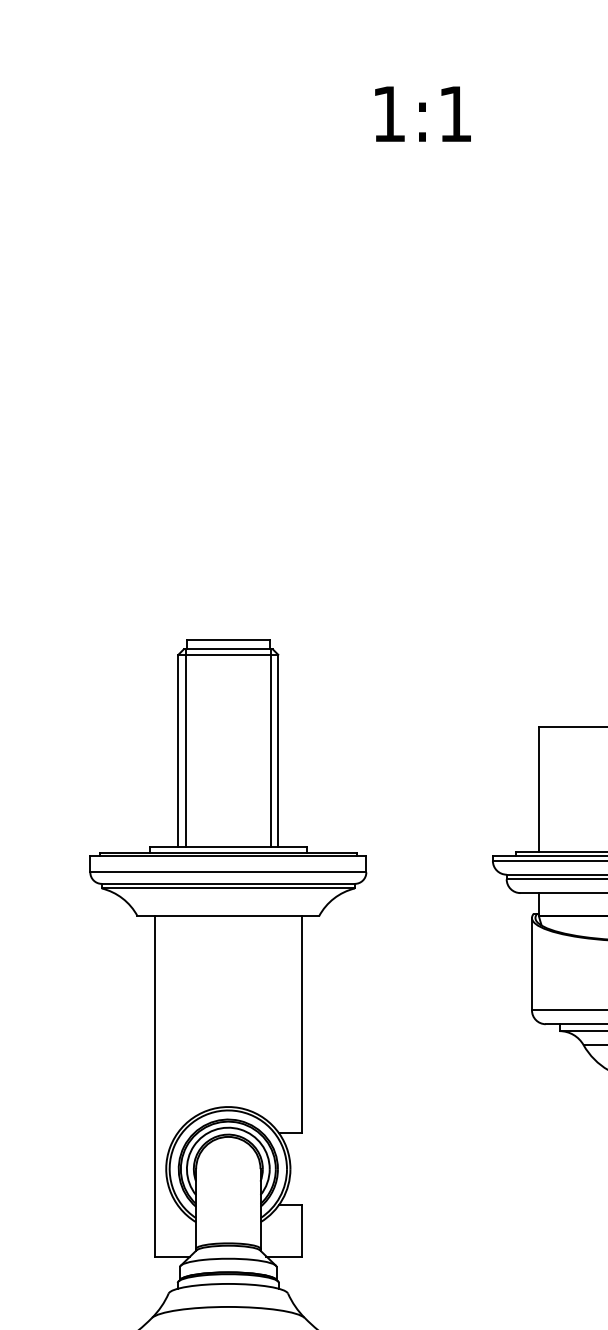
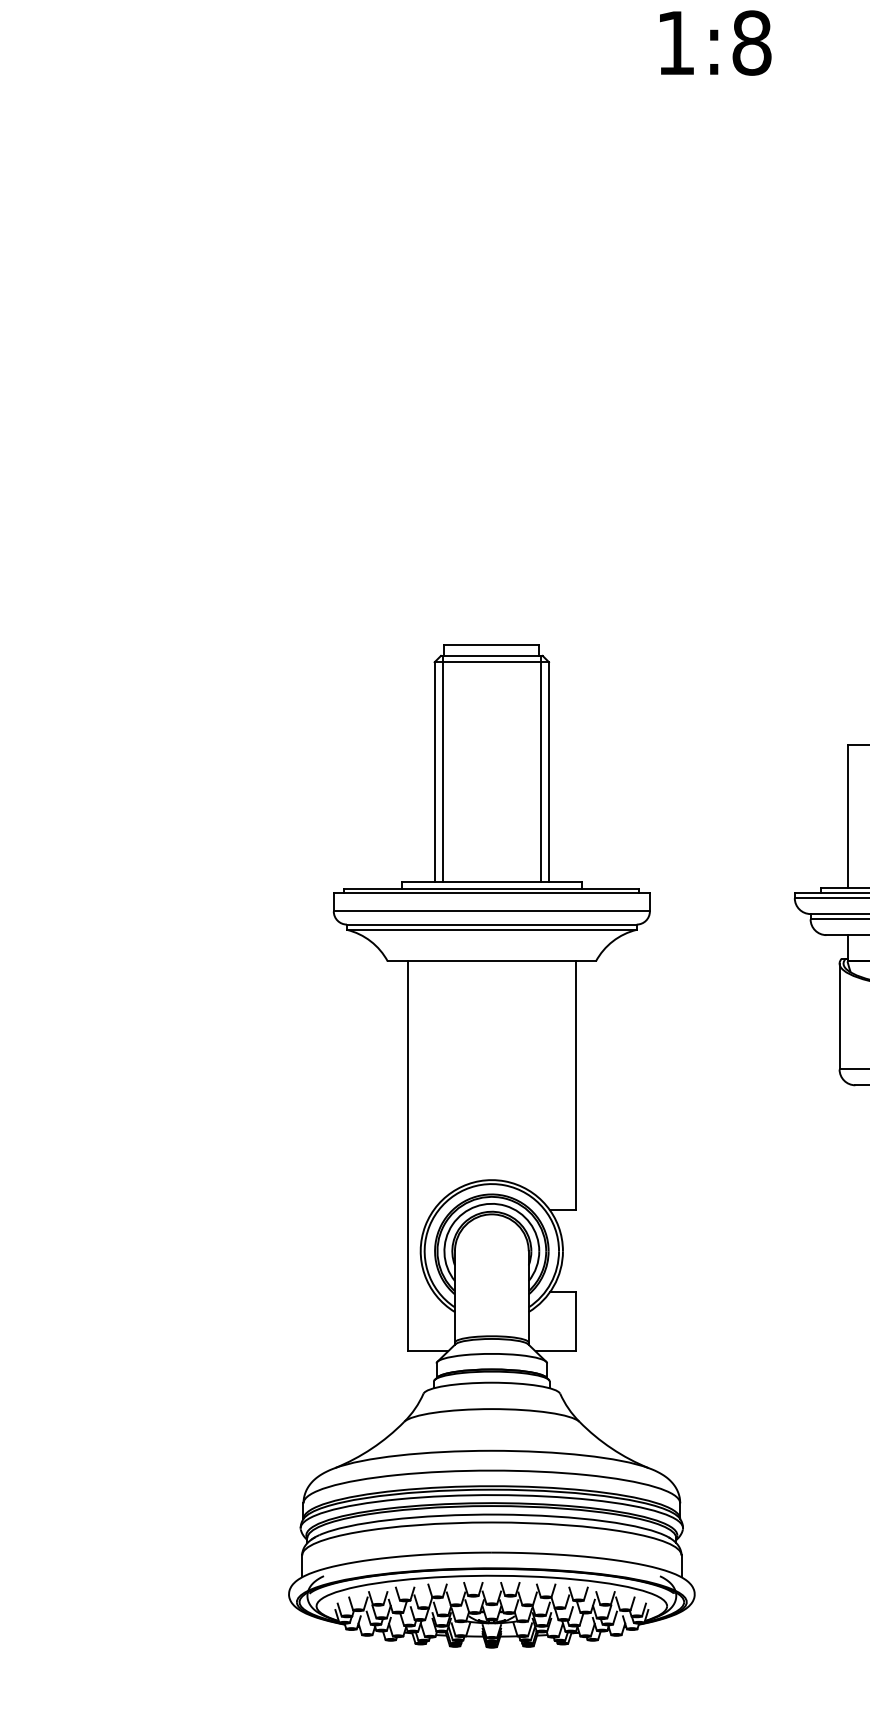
text: (455, 113) -> (751, 42), 1:1 -> 1:8

